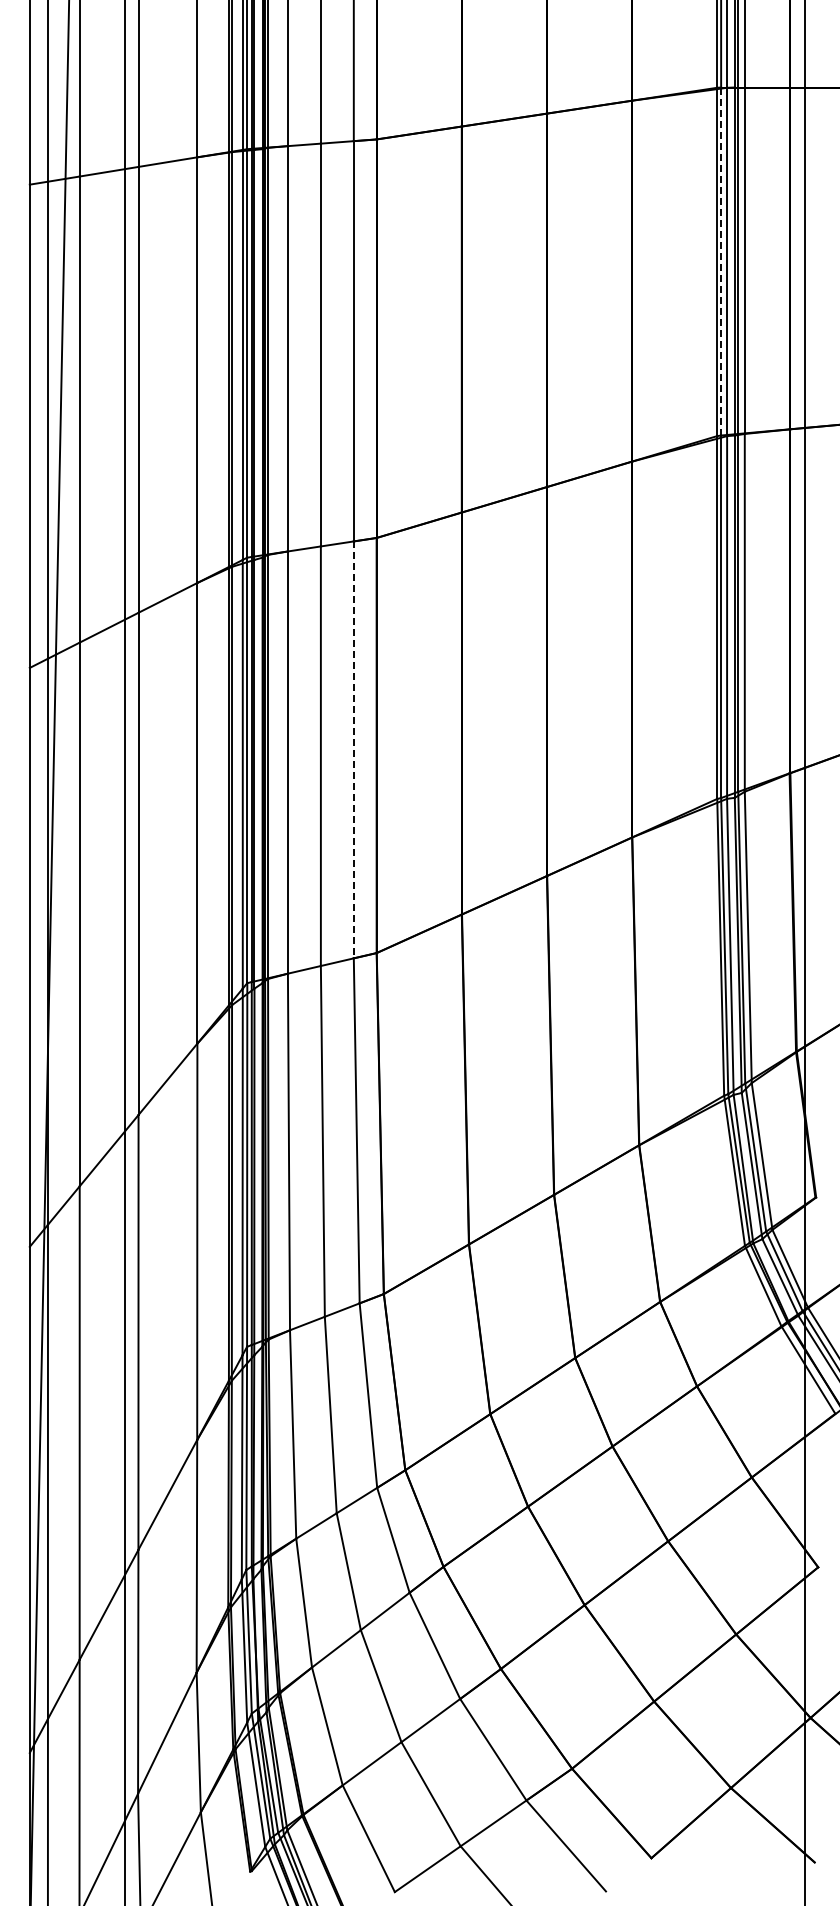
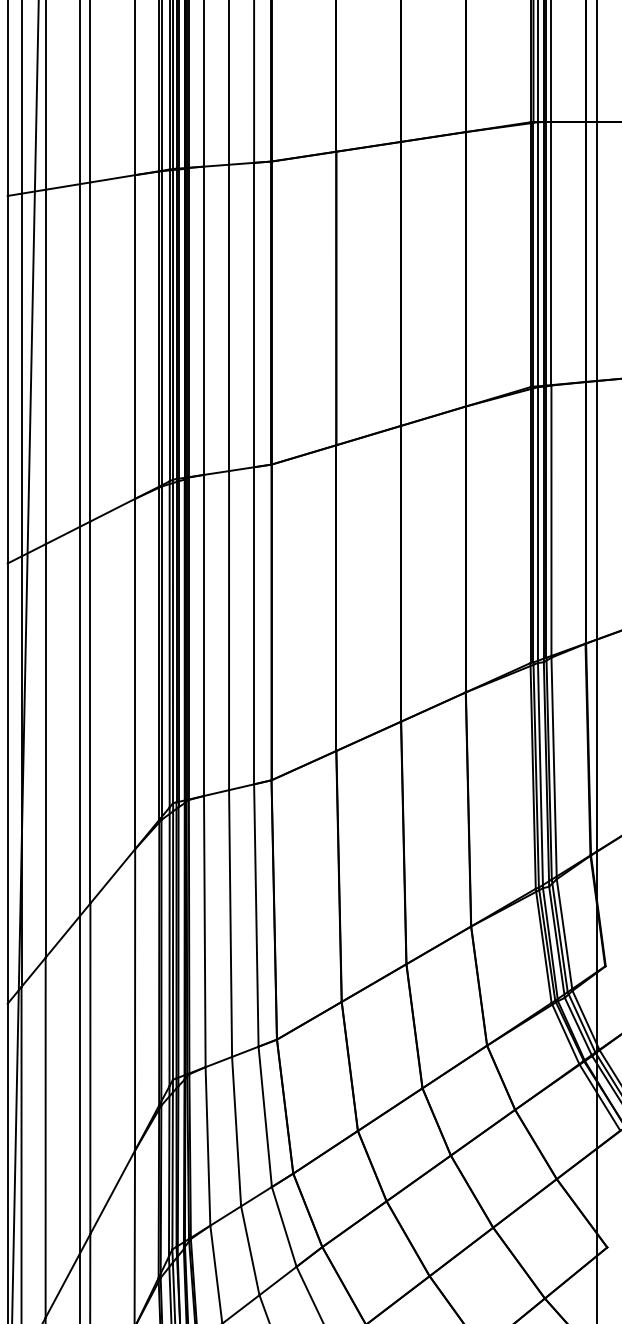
line: (721, 261) -> (533, 254), dashed -> solid
line: (353, 750) -> (253, 626), dashed -> solid

